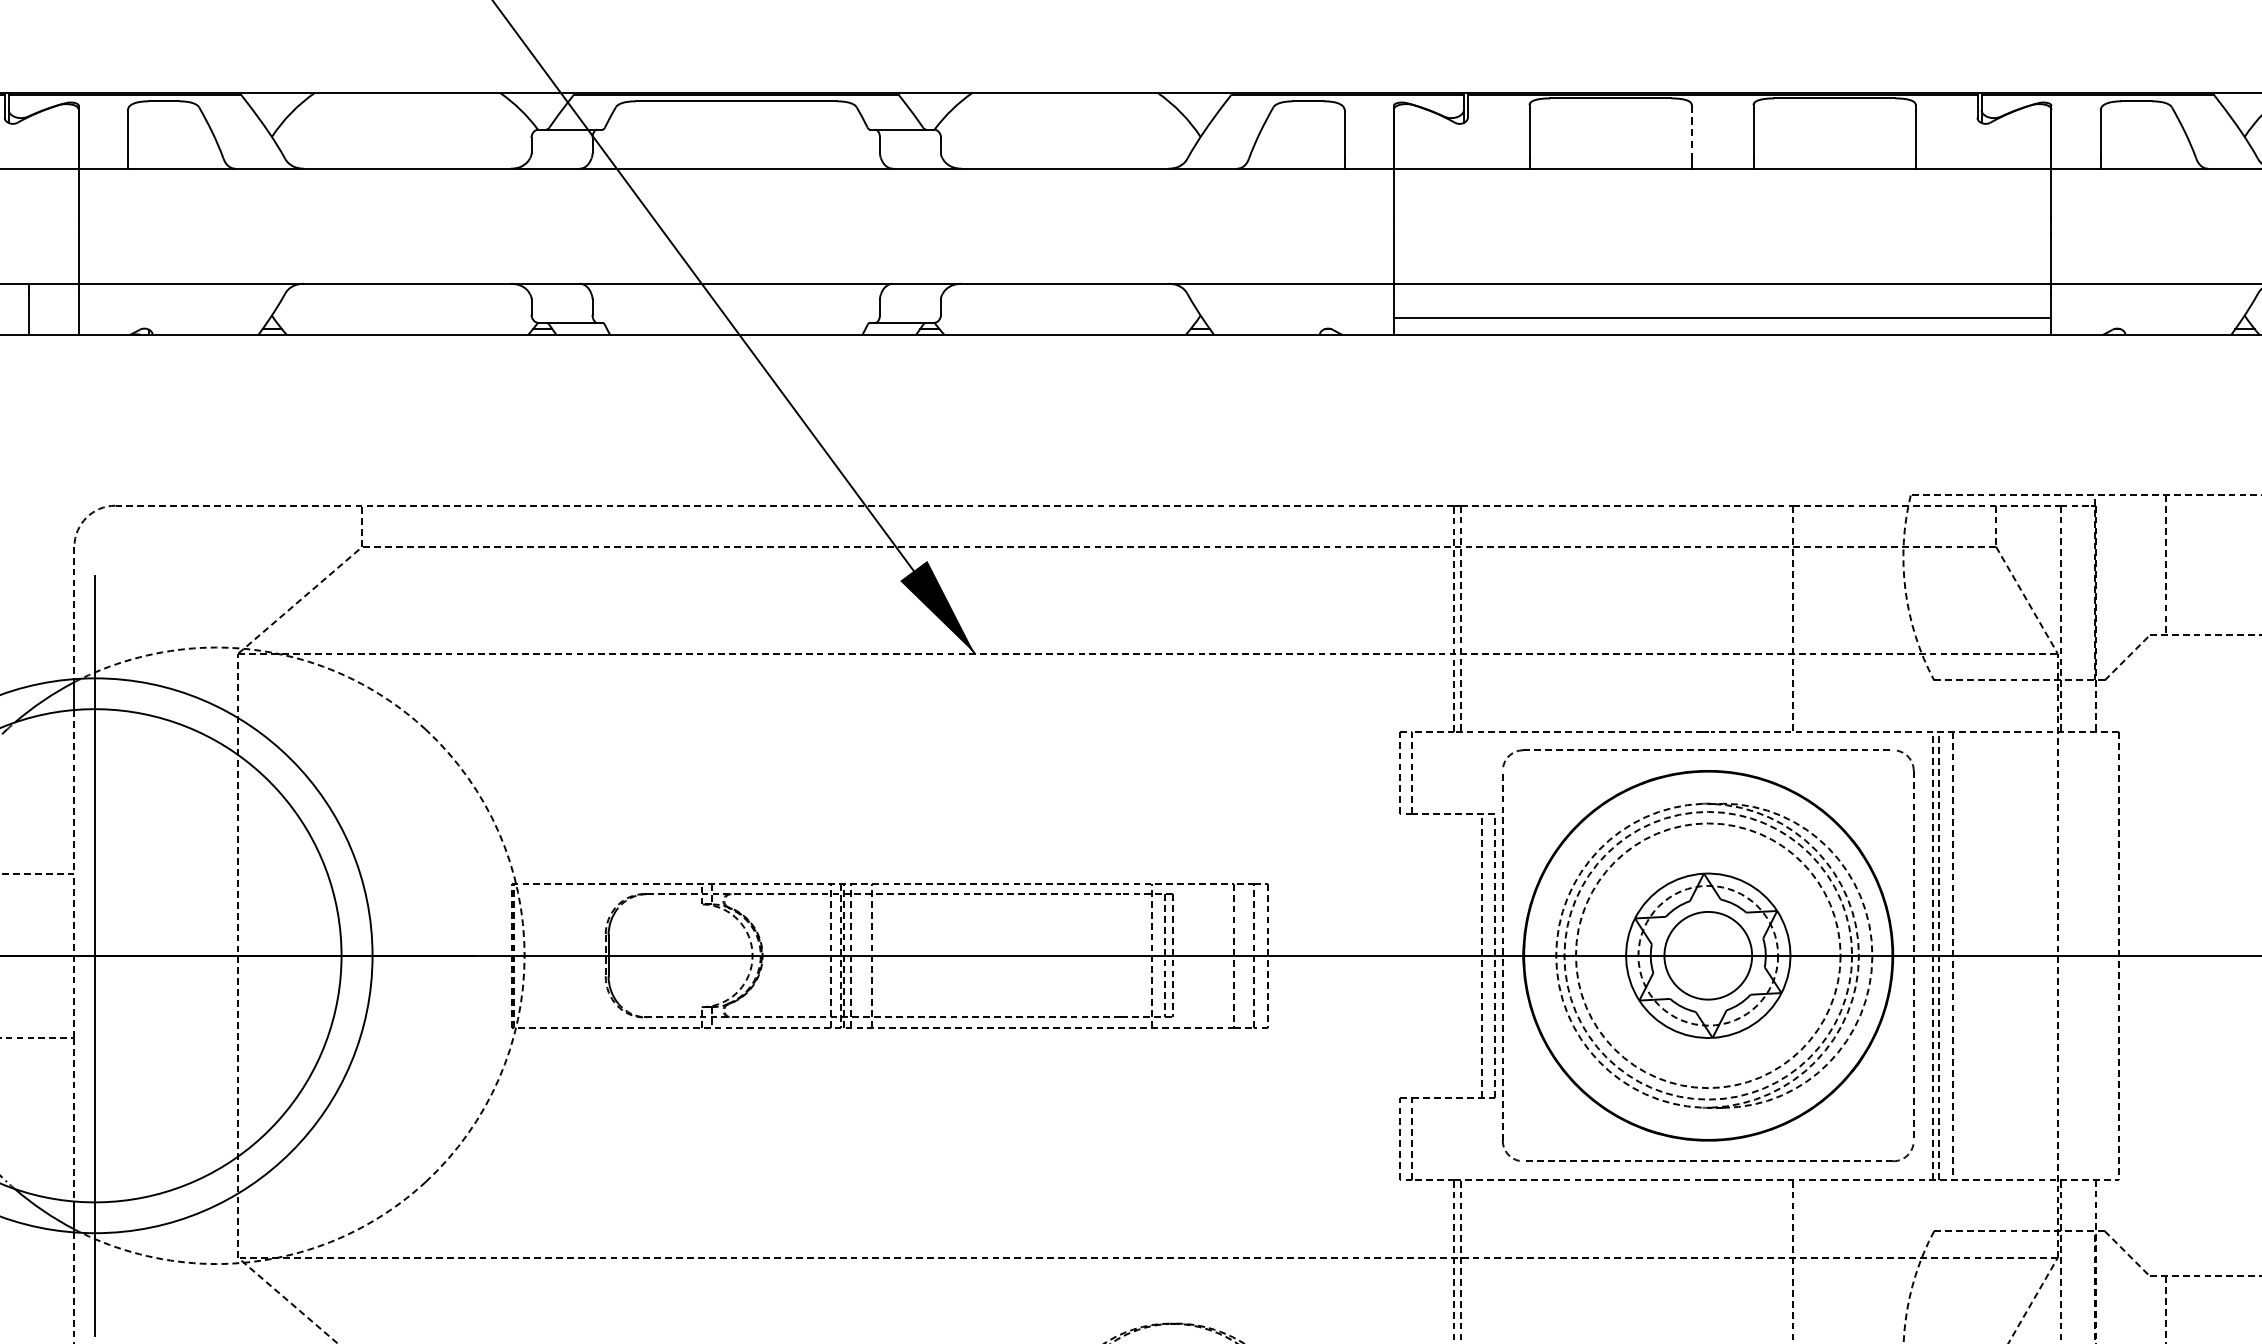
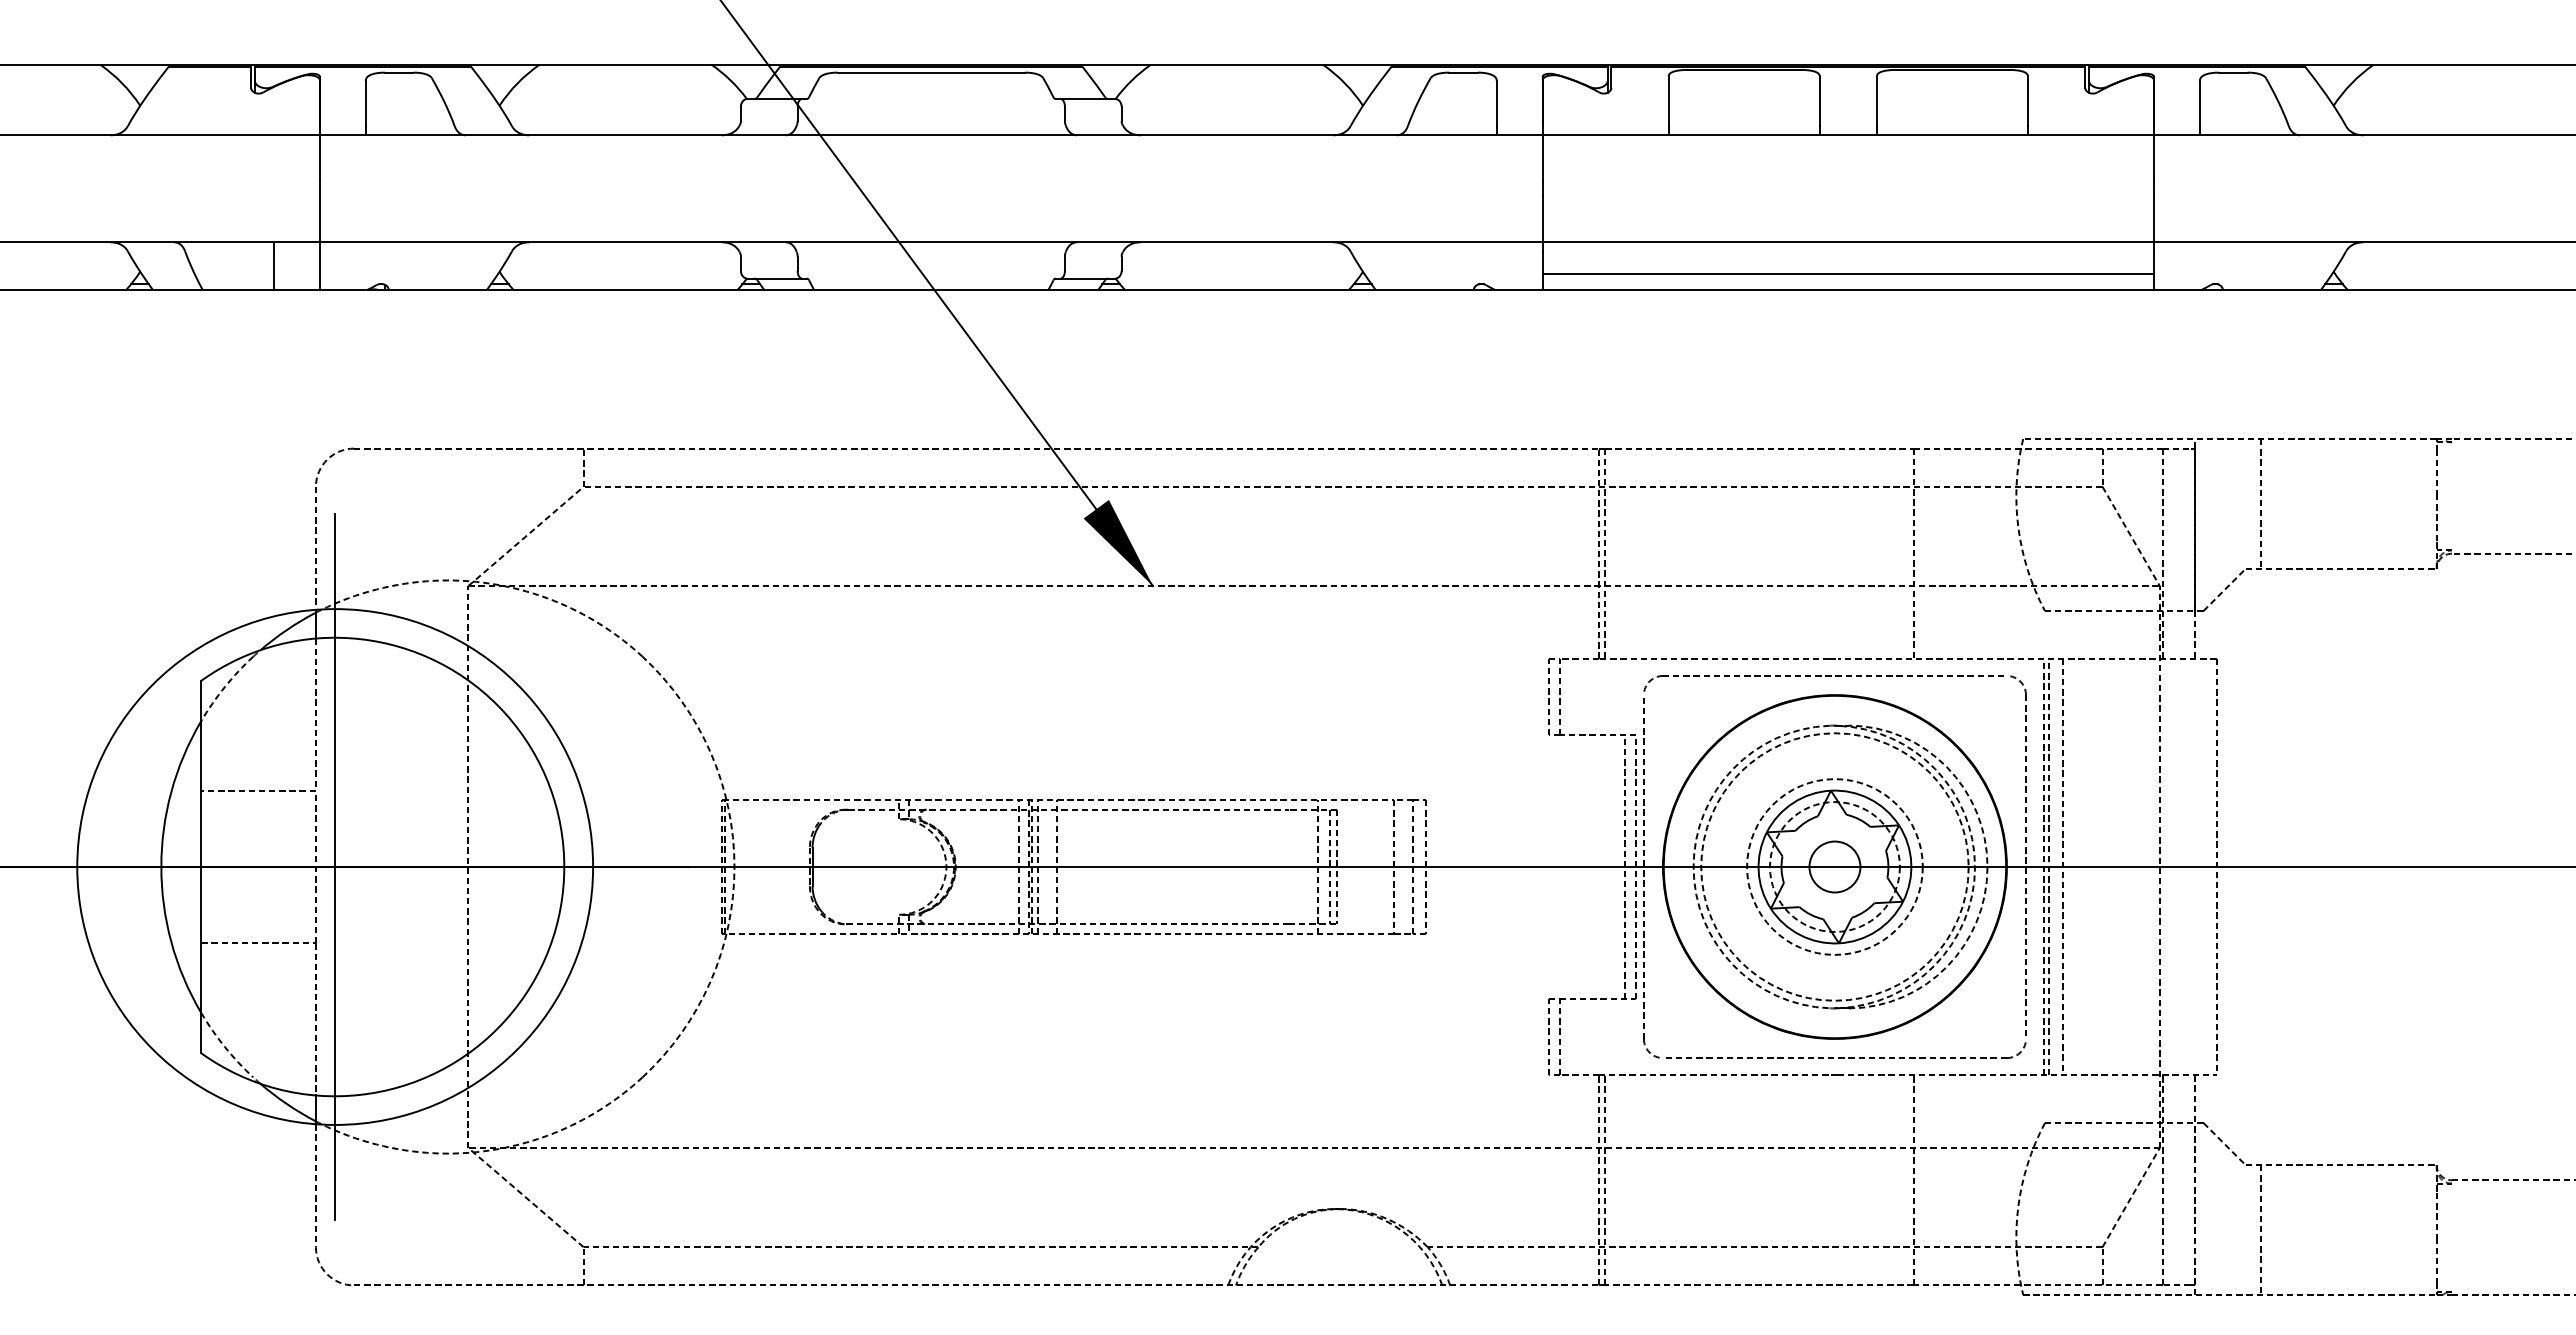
line: (1691, 132) -> (1819, 101), dashed -> solid
circle: (1707, 955) -> (1834, 866), size x0.62
circle: (1707, 955) -> (1834, 866), size x0.71

